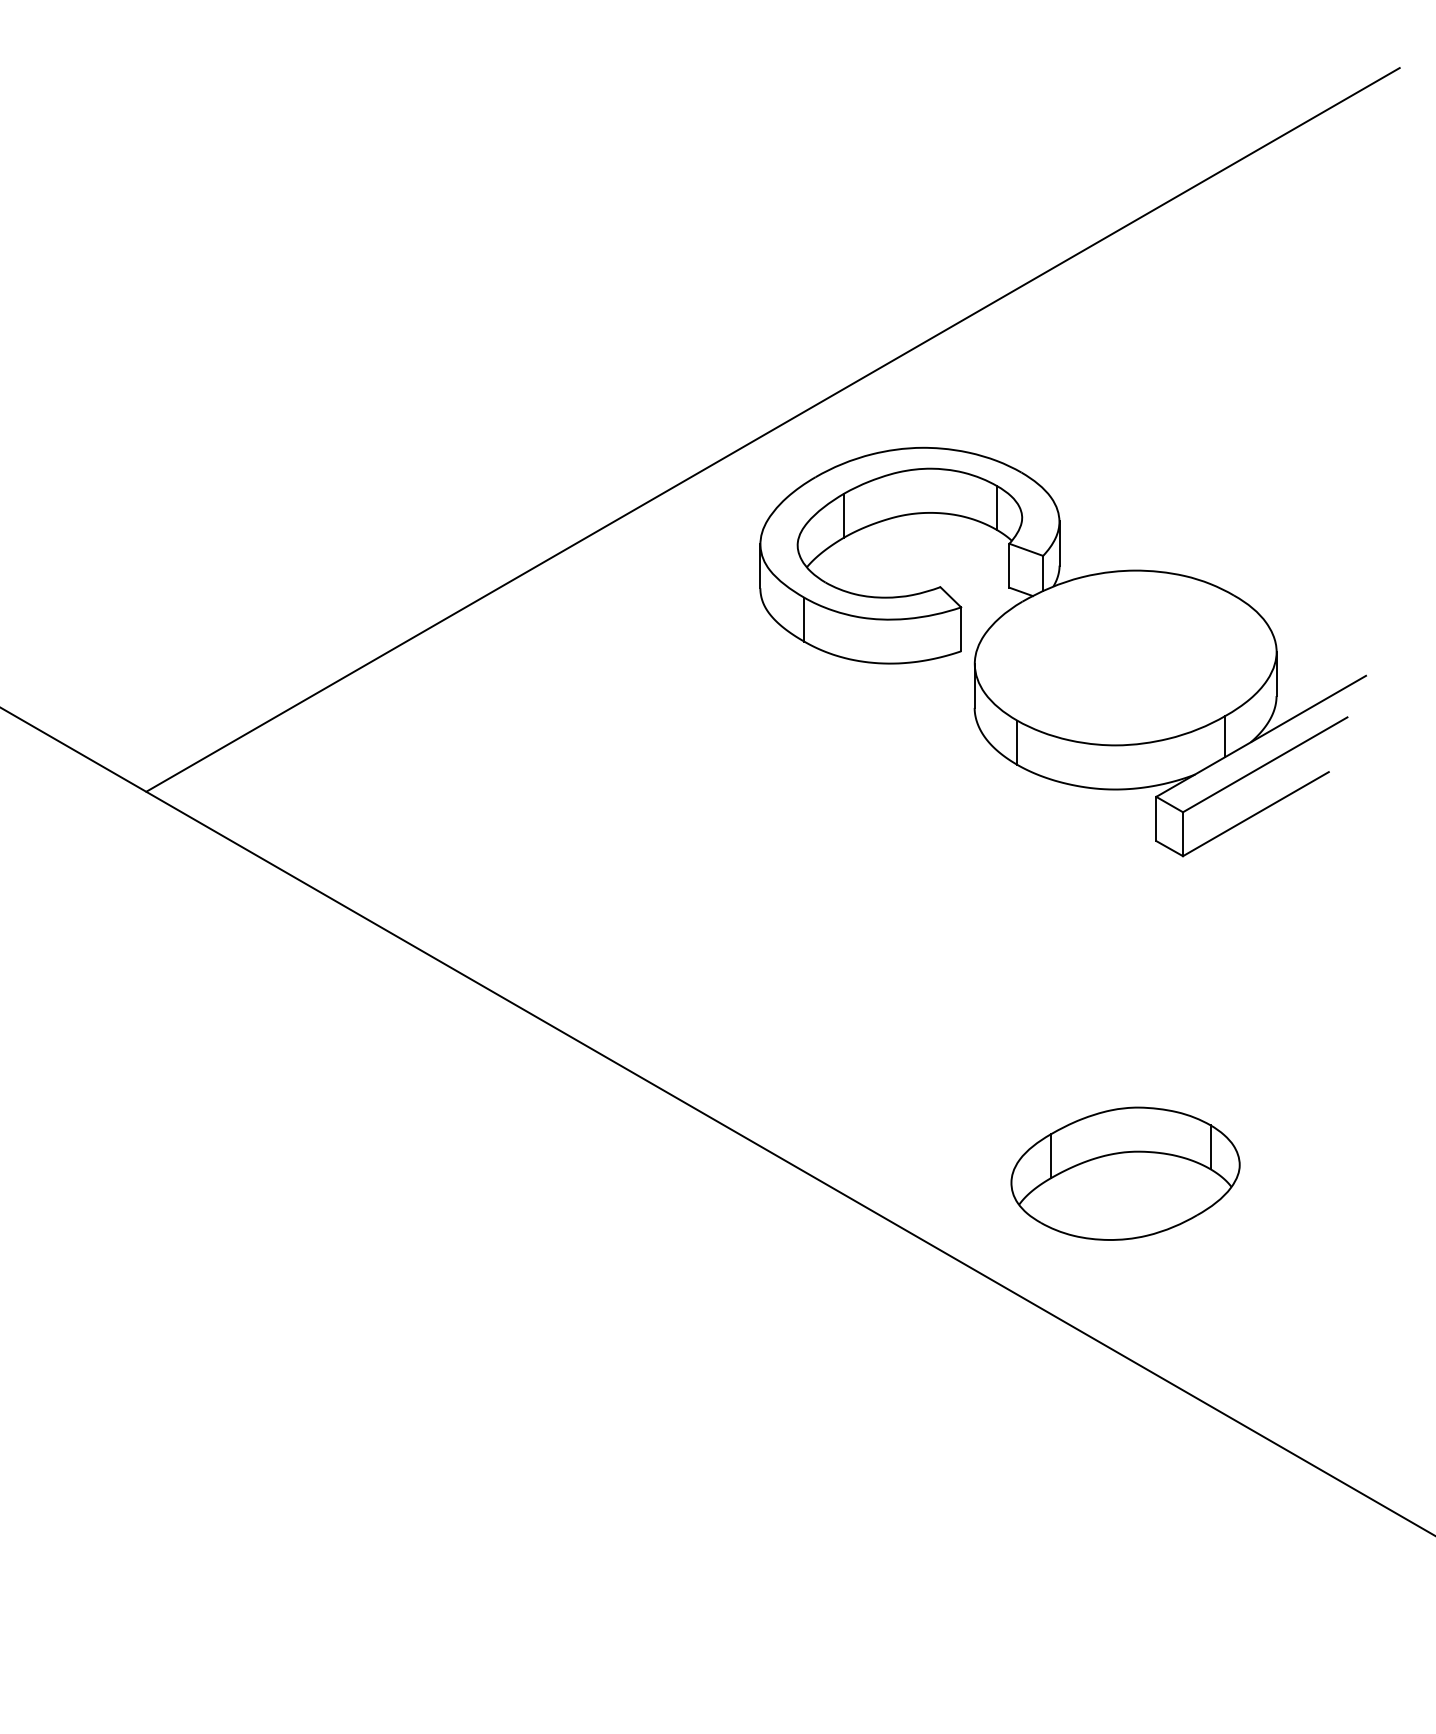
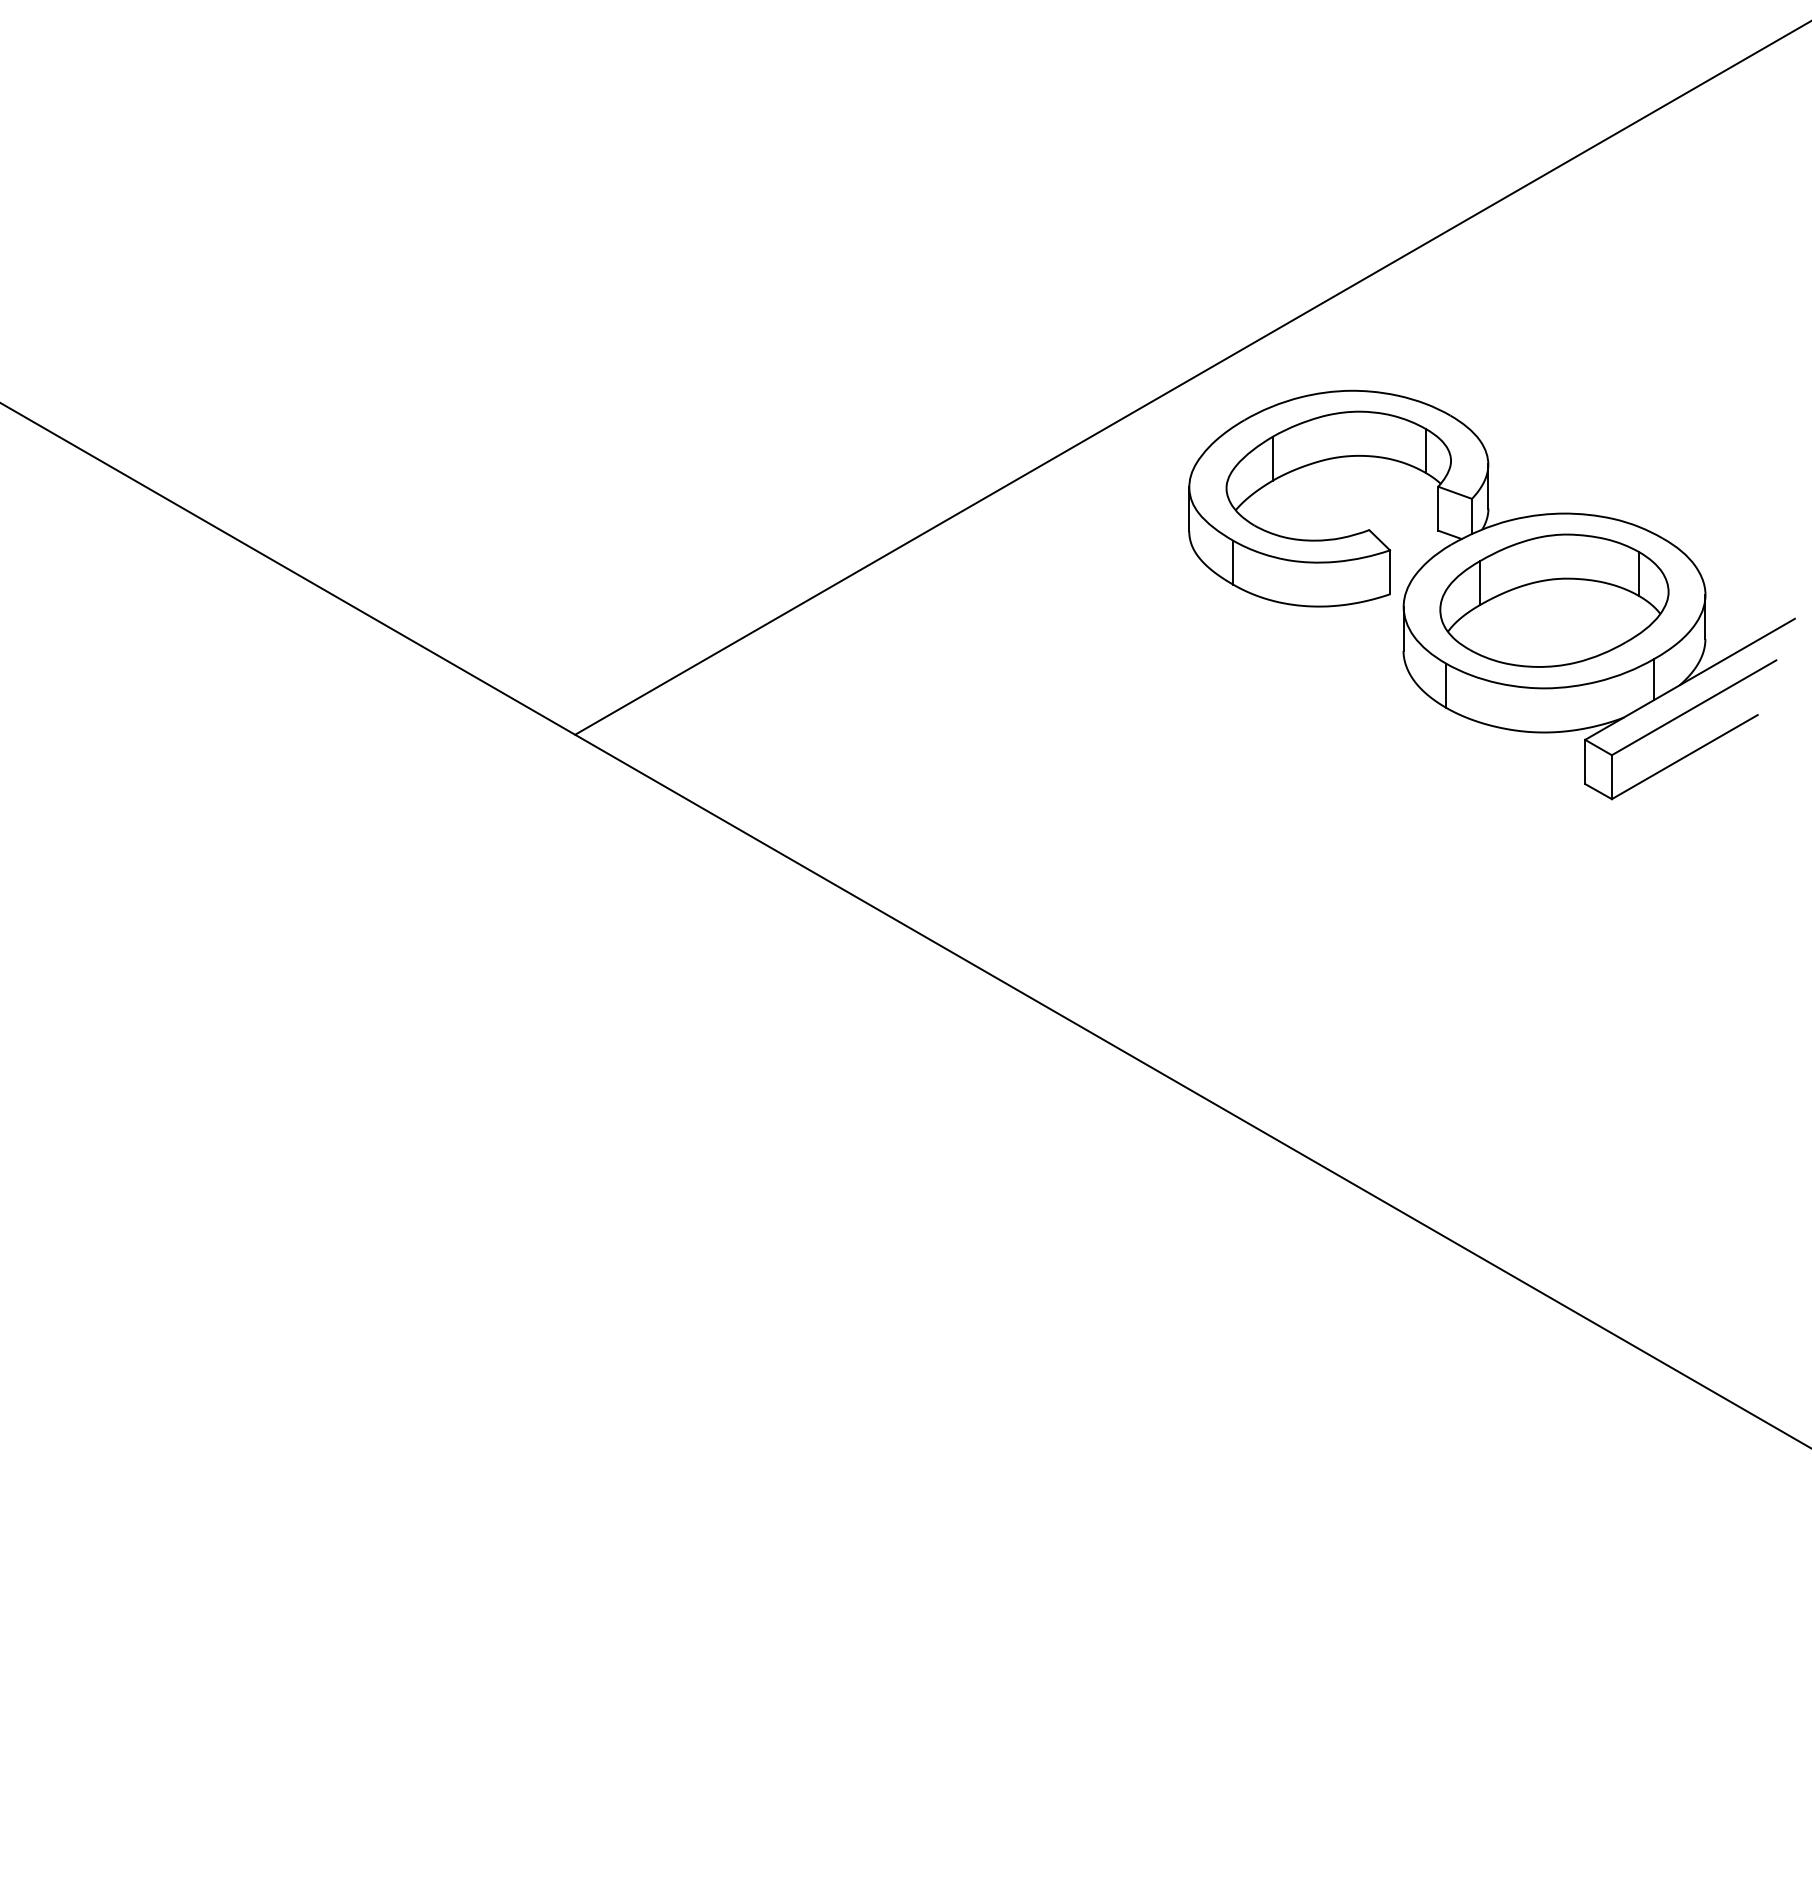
part: (1125, 1173) -> (1554, 600), moved

